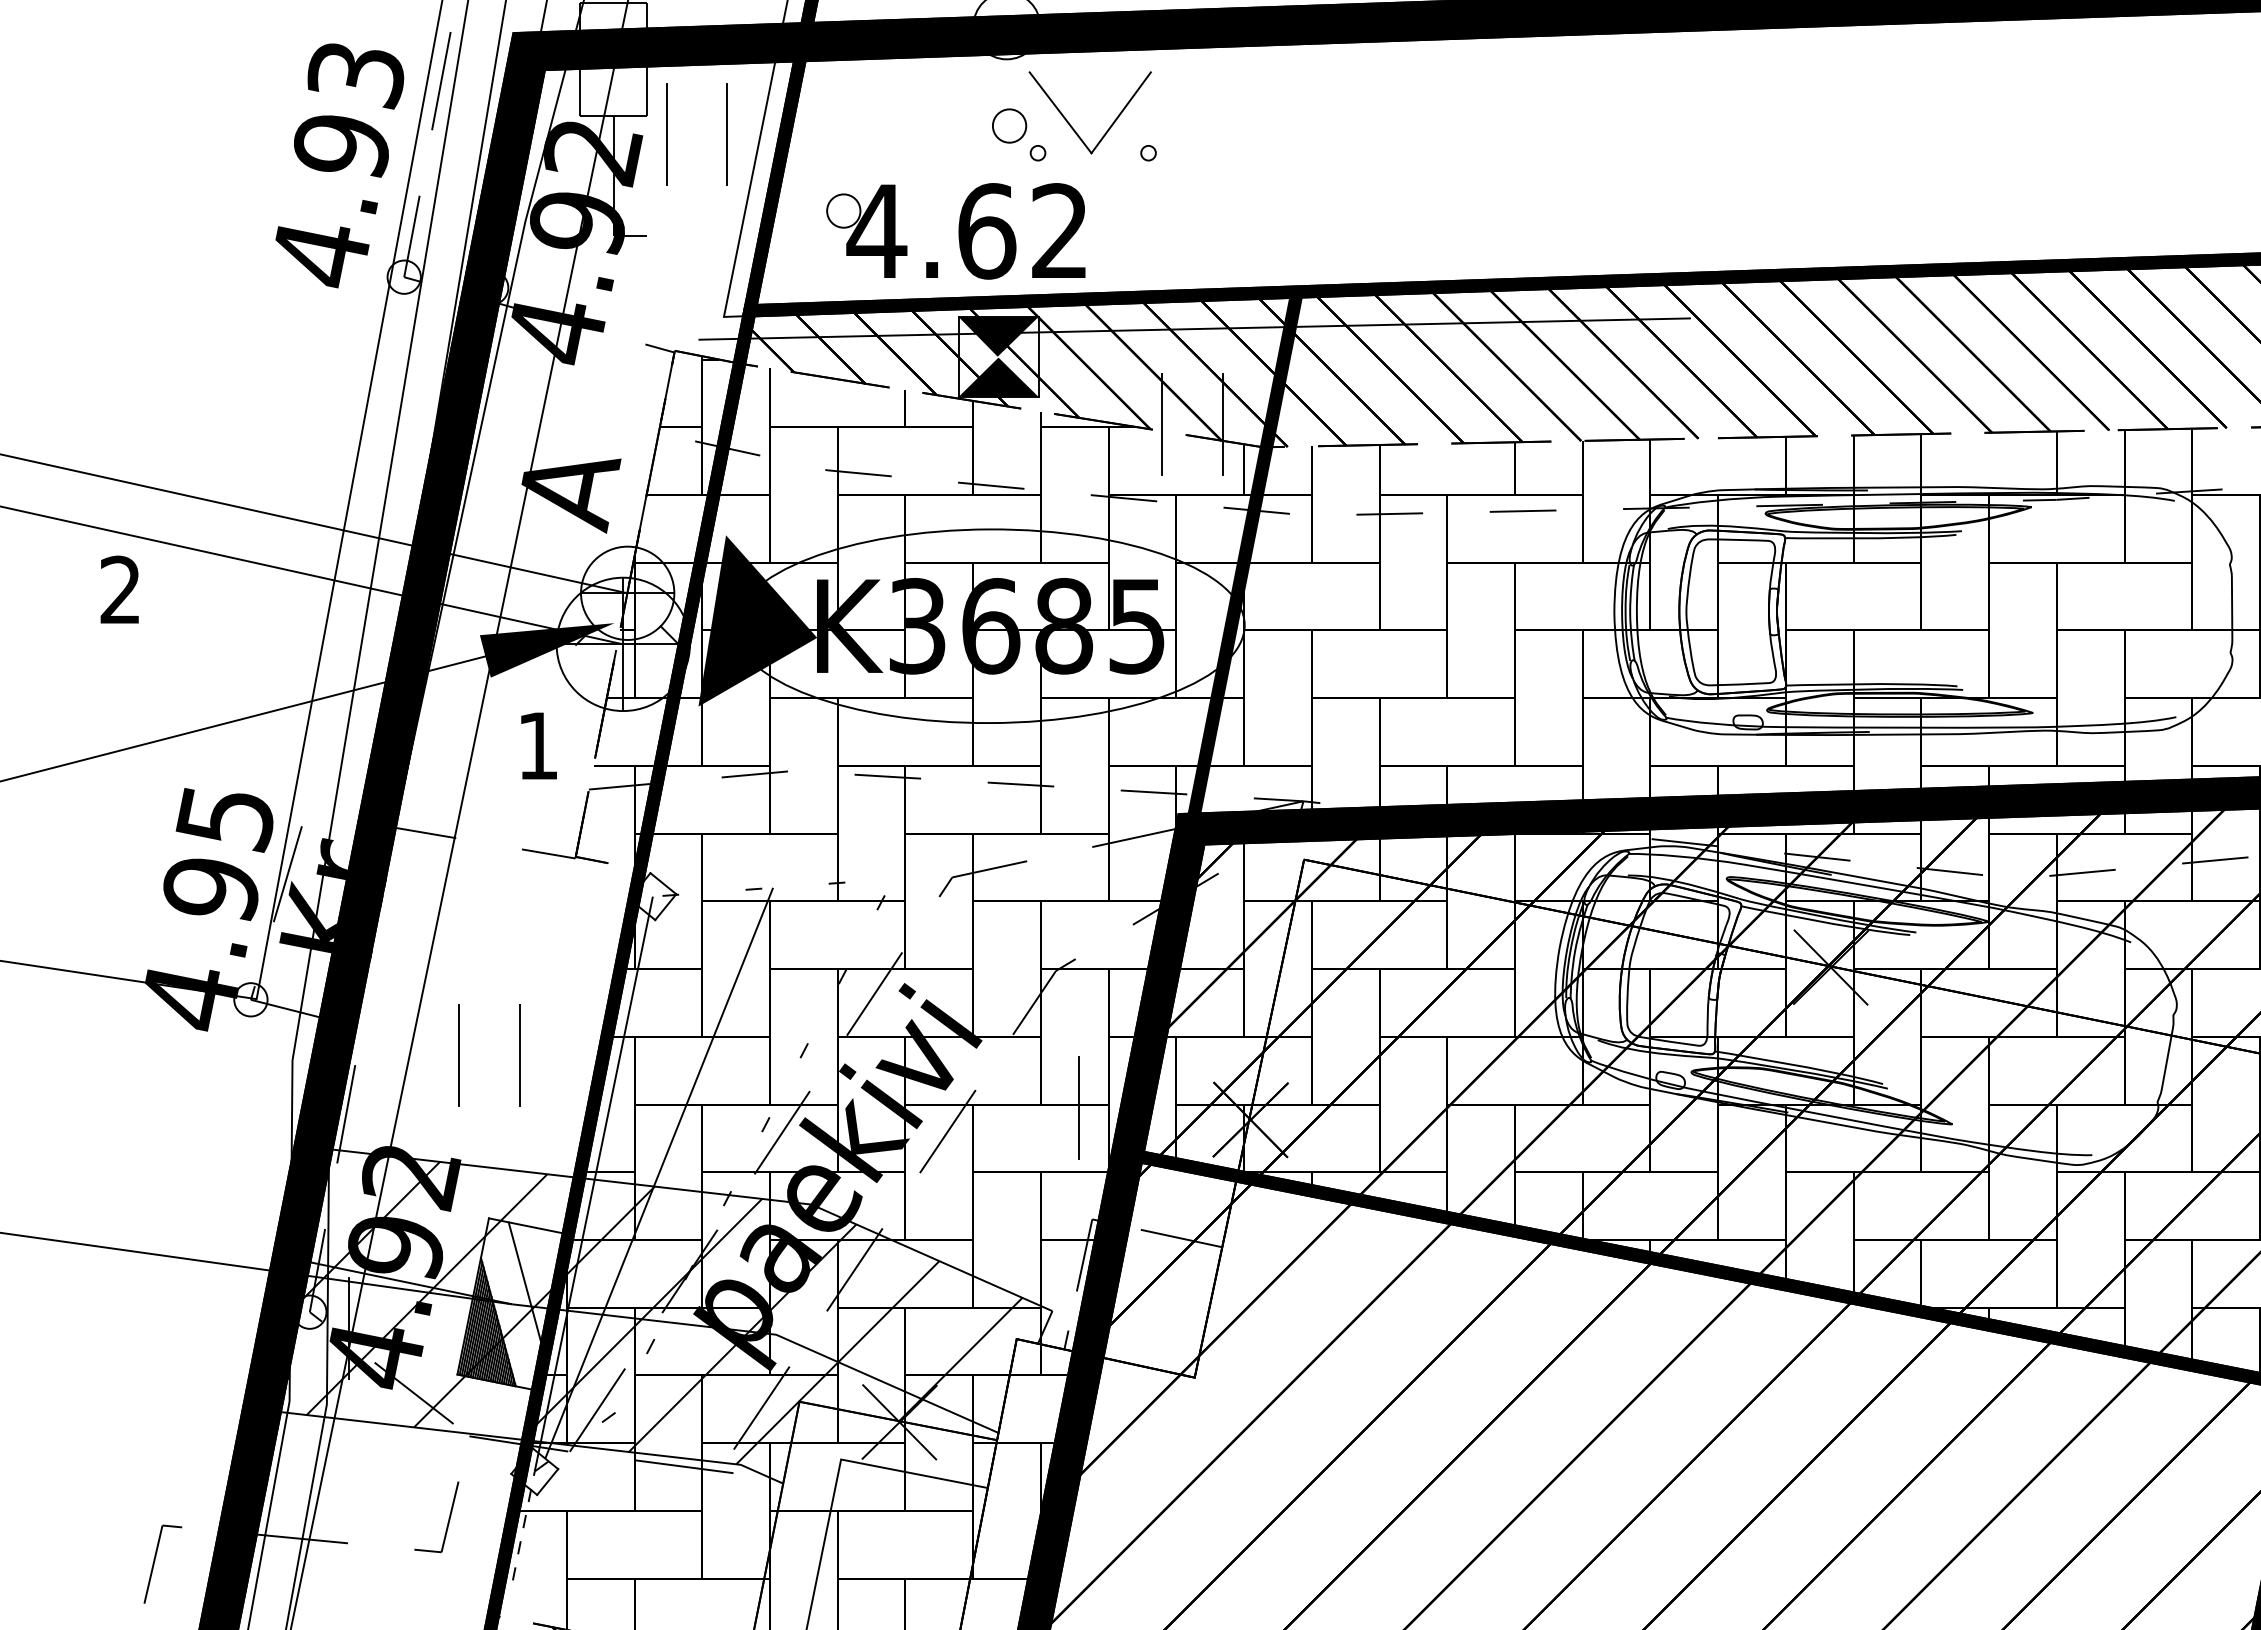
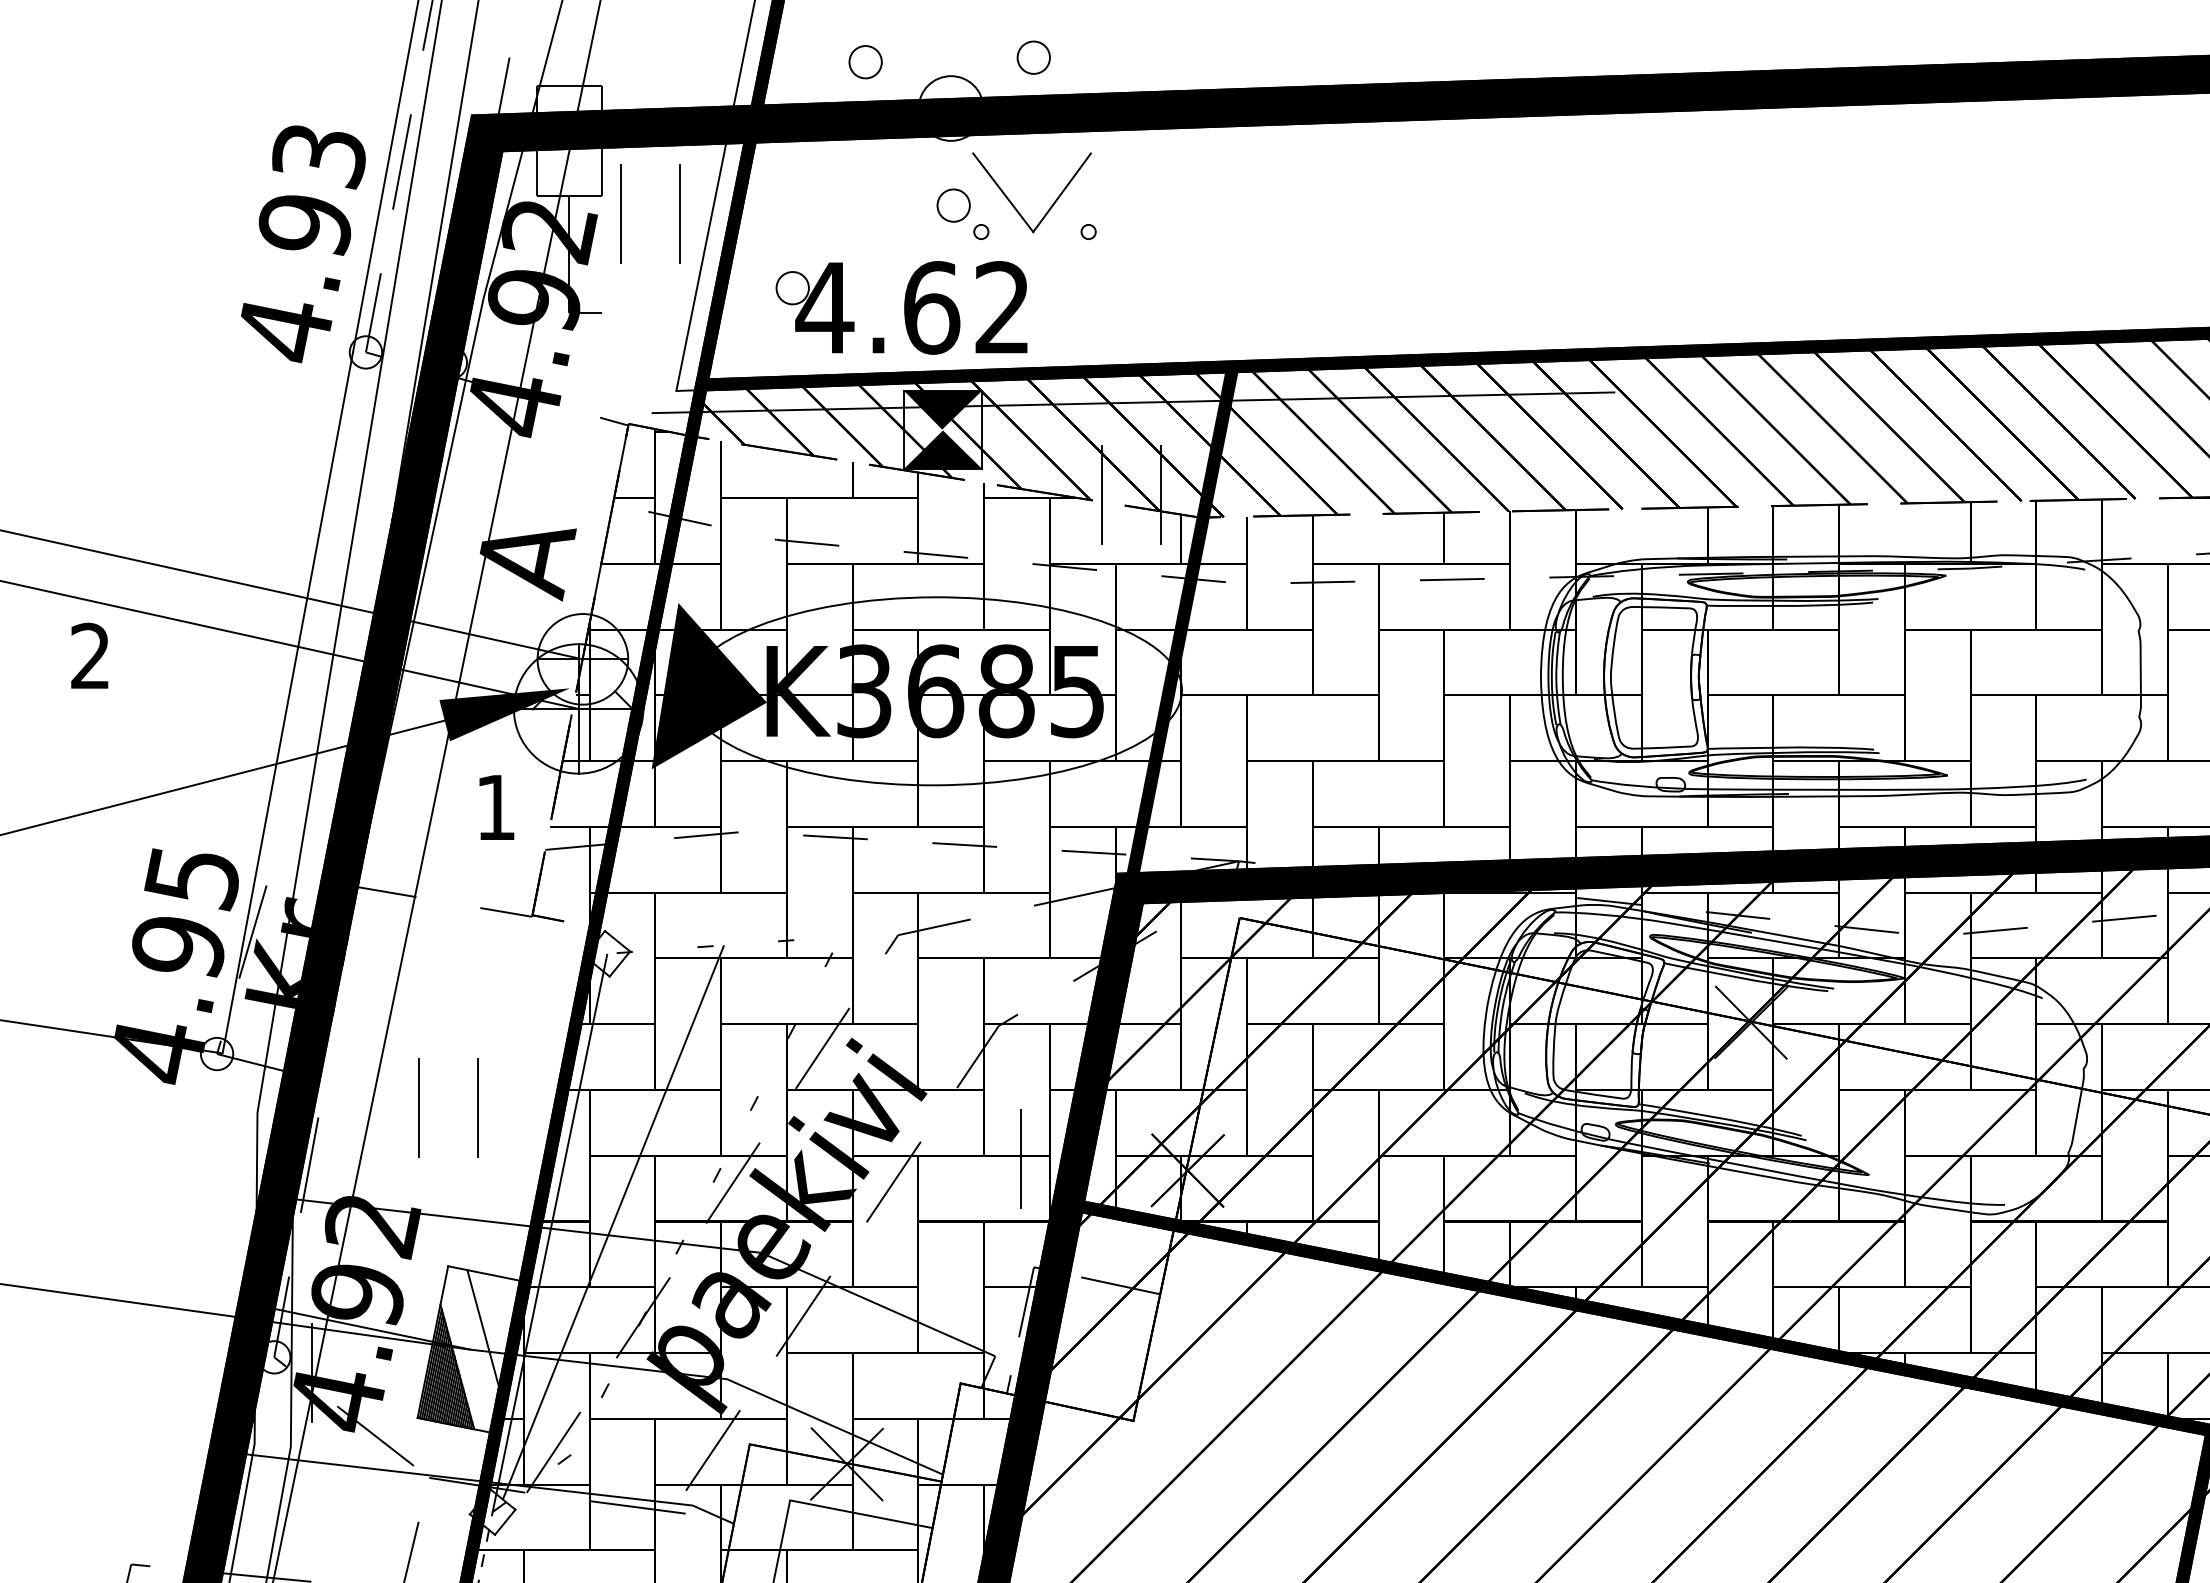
hatch: (650, 1307) -> (605, 1352), removed

